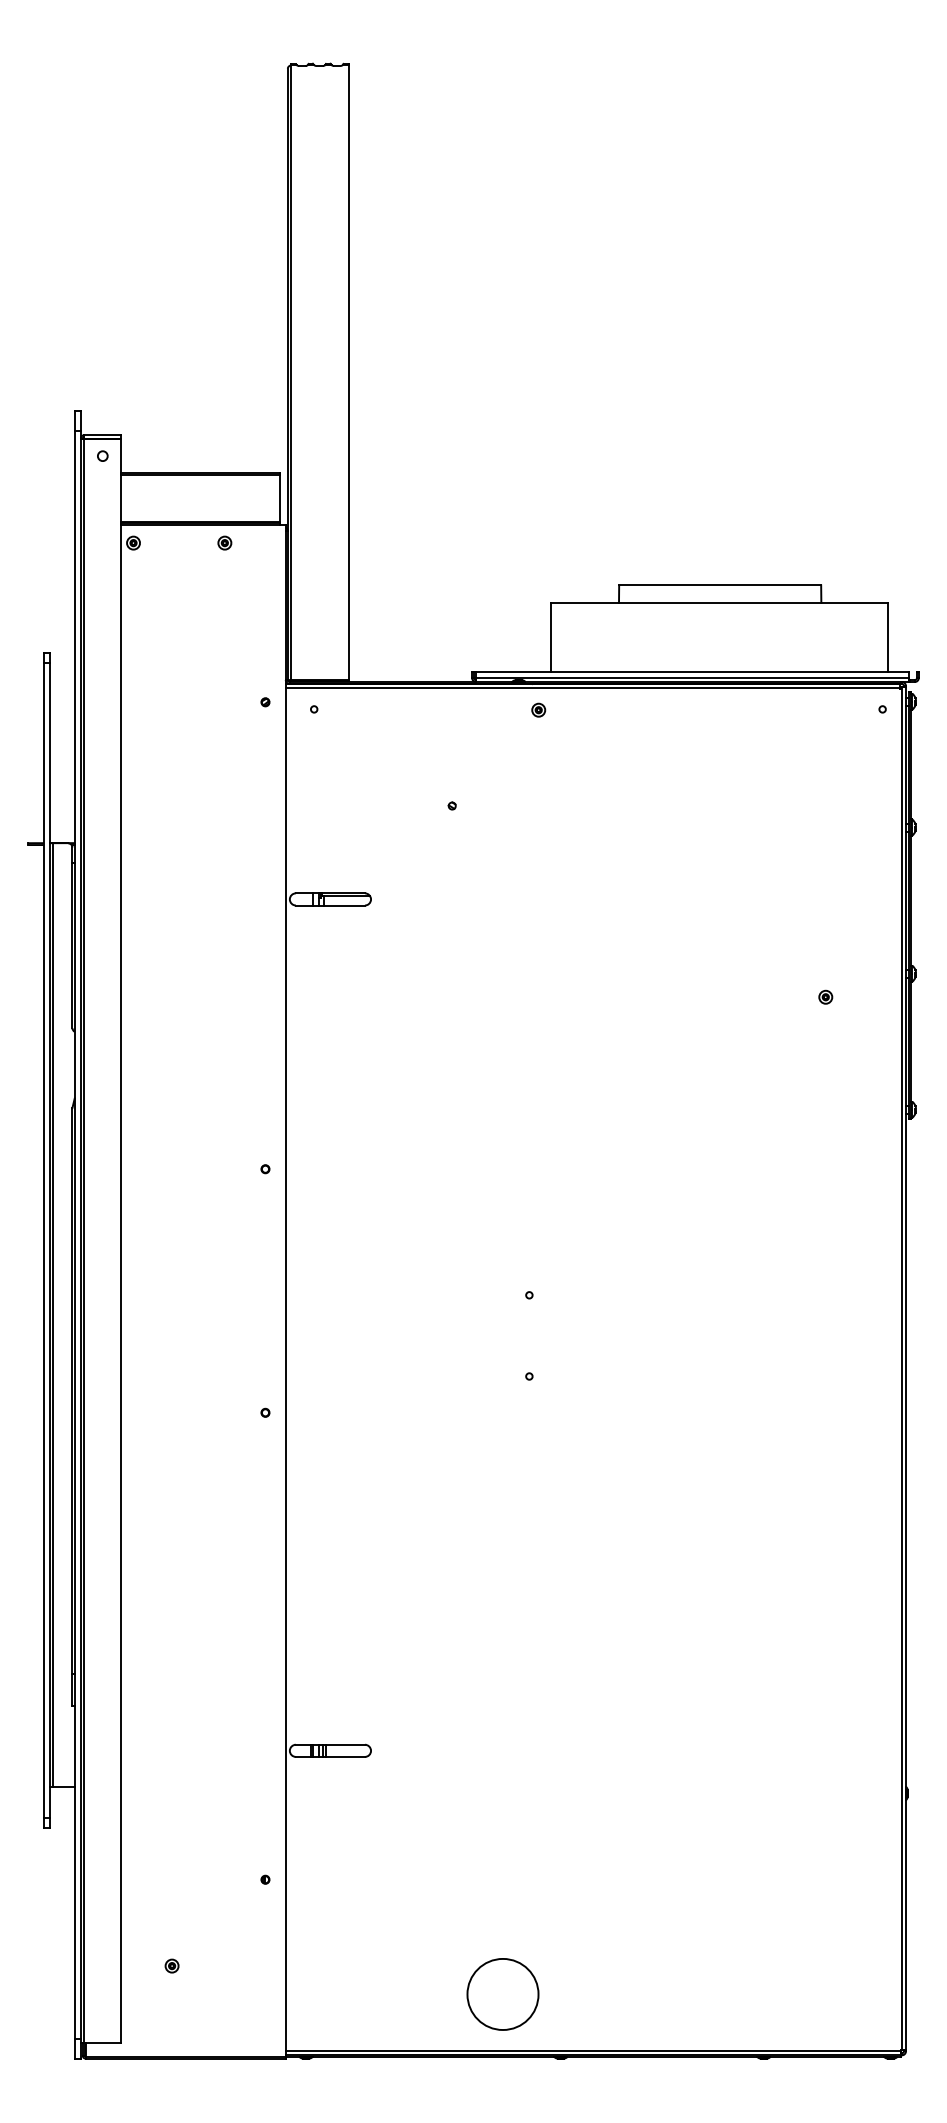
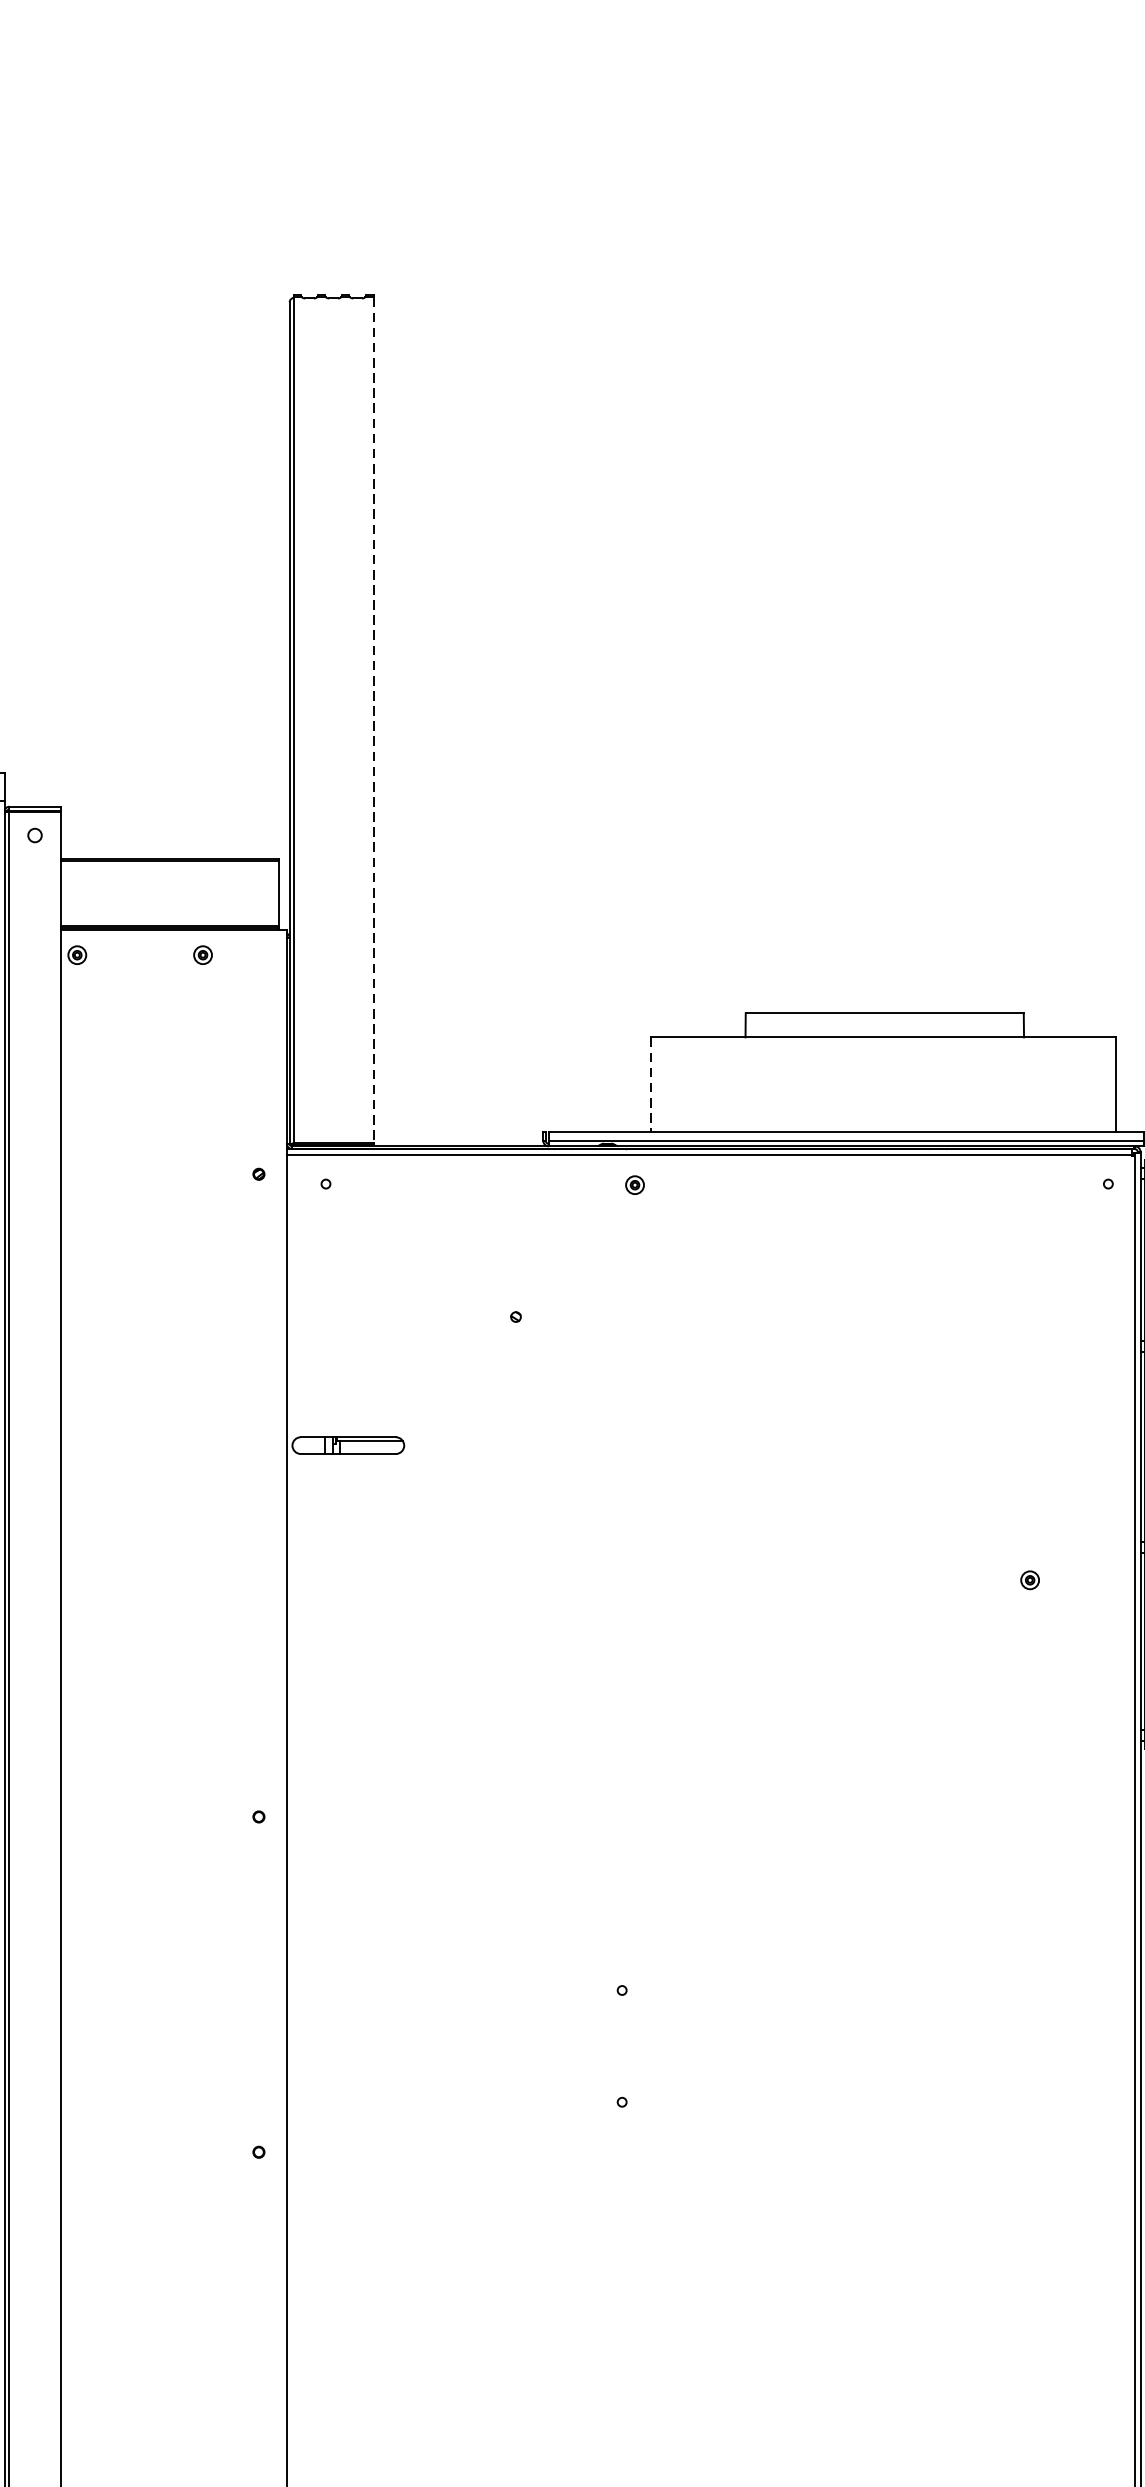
line: (348, 372) -> (373, 720), solid -> dashed
line: (550, 637) -> (651, 1085), solid -> dashed

